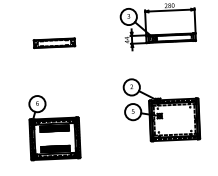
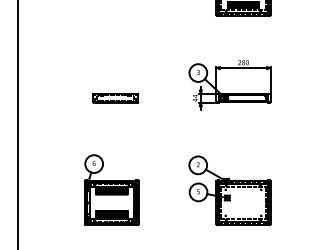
part: (161, 109) -> (229, 190), moved

